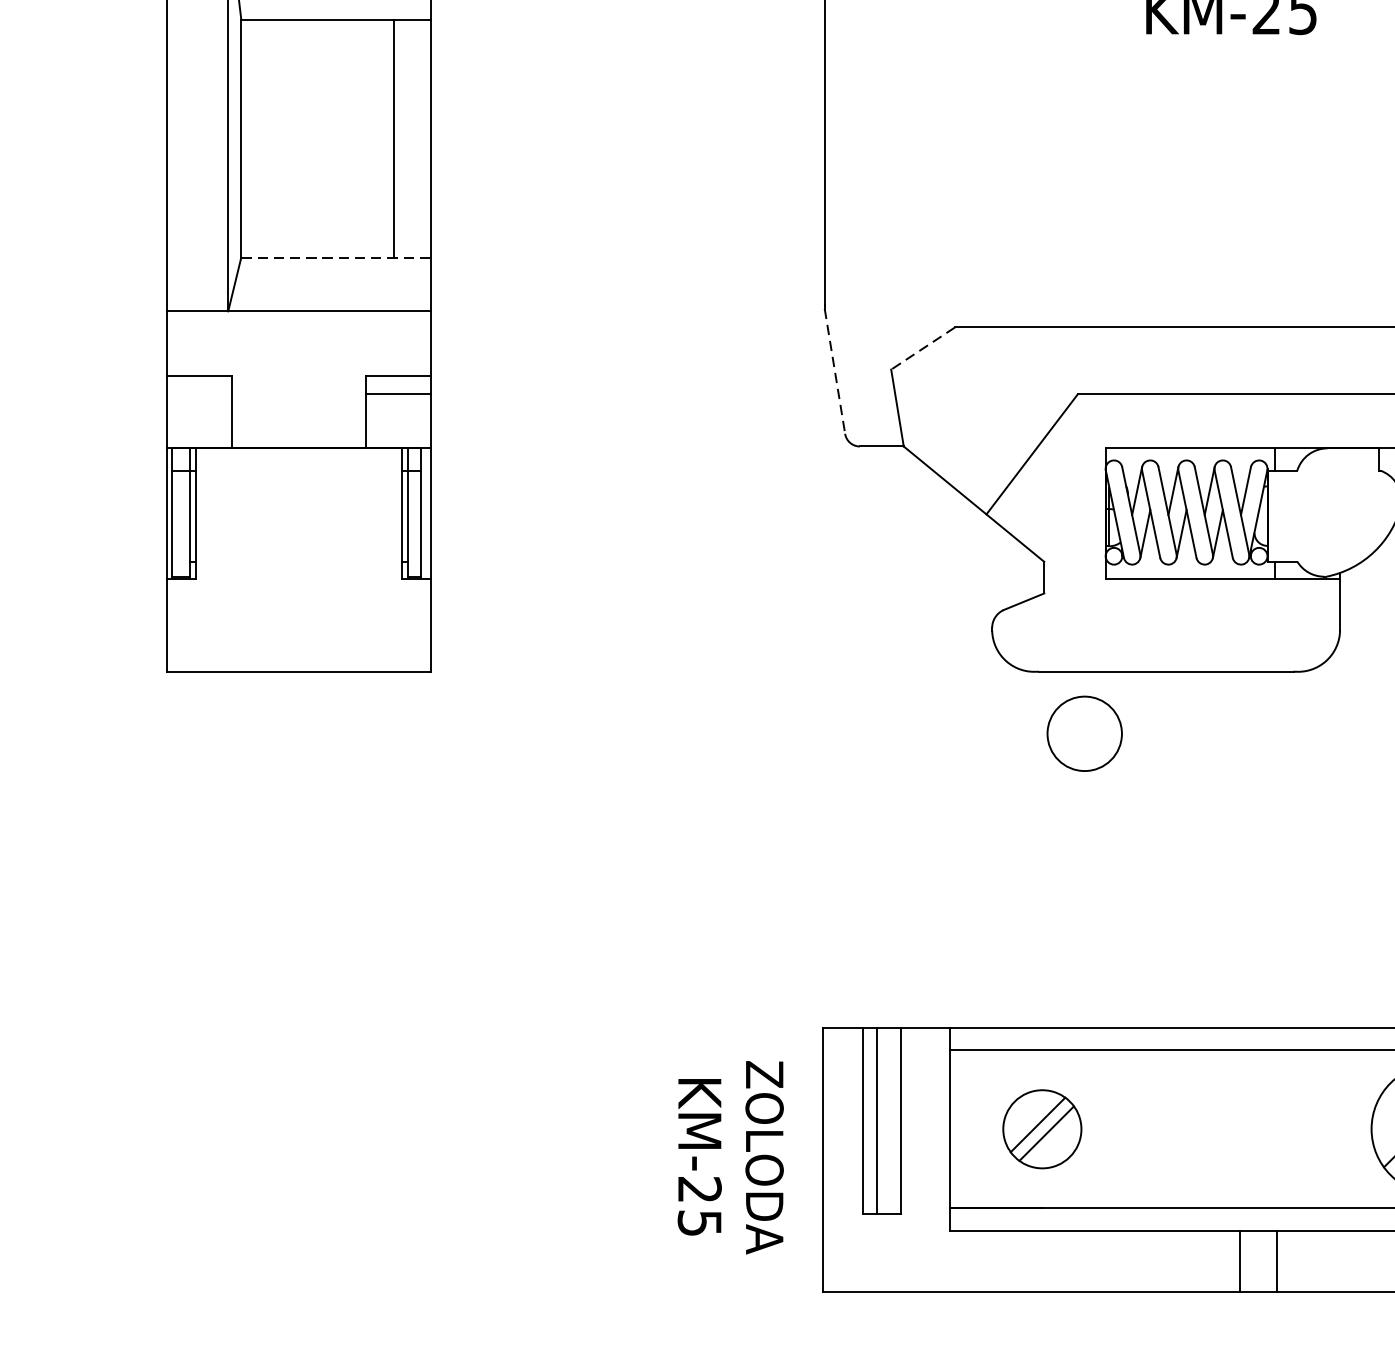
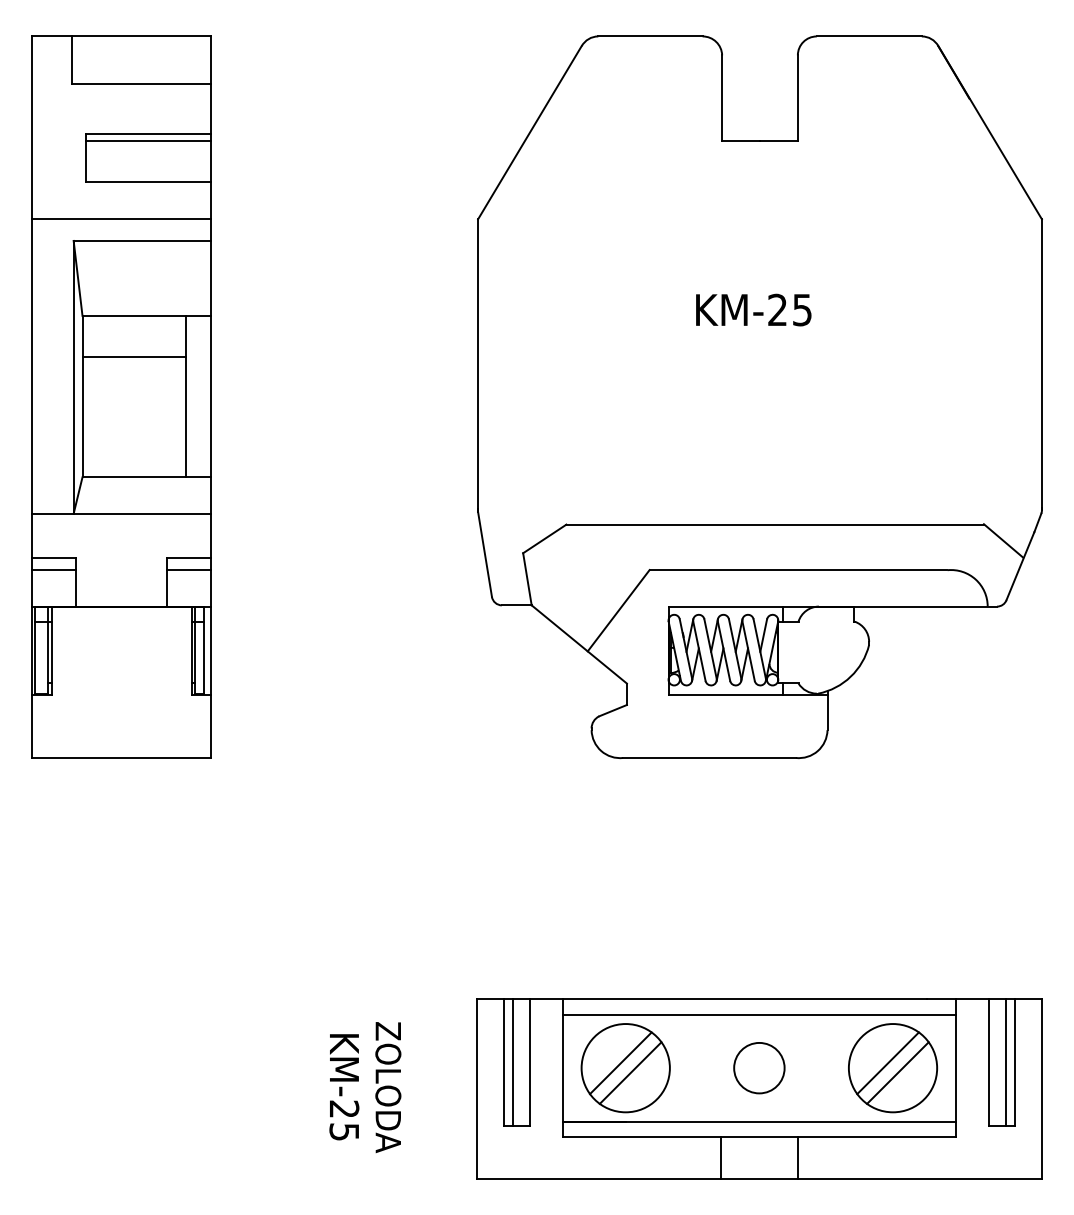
line: (316, 79) -> (133, 356), added
line: (337, 257) -> (147, 477), dashed -> solid
line: (922, 347) -> (544, 538), dashed -> solid
line: (835, 371) -> (485, 554), dashed -> solid
line: (199, 395) -> (54, 570), added
circle: (1084, 734) -> (759, 1068), moved
part: (1042, 1129) -> (625, 1068), size x1.67
text: (730, 1157) -> (365, 1087), moved
line: (1239, 1260) -> (797, 1157), moved
line: (1276, 1260) -> (720, 1157), moved

